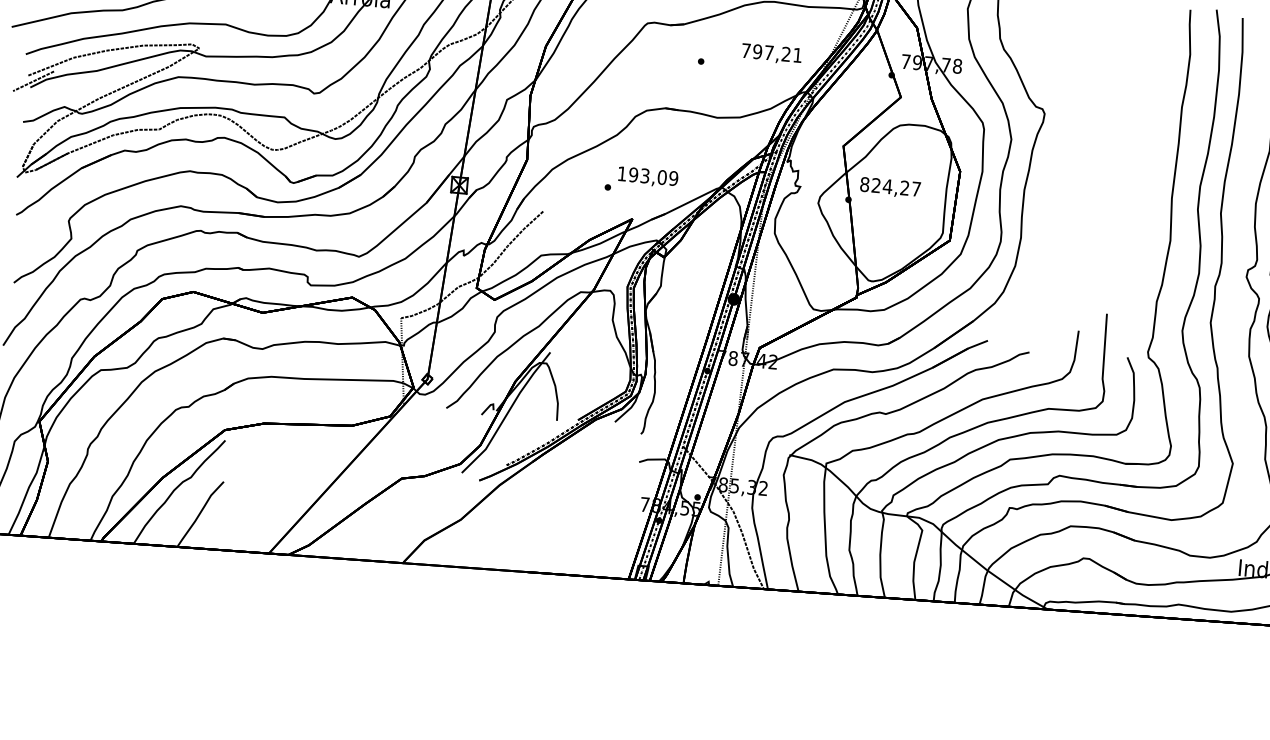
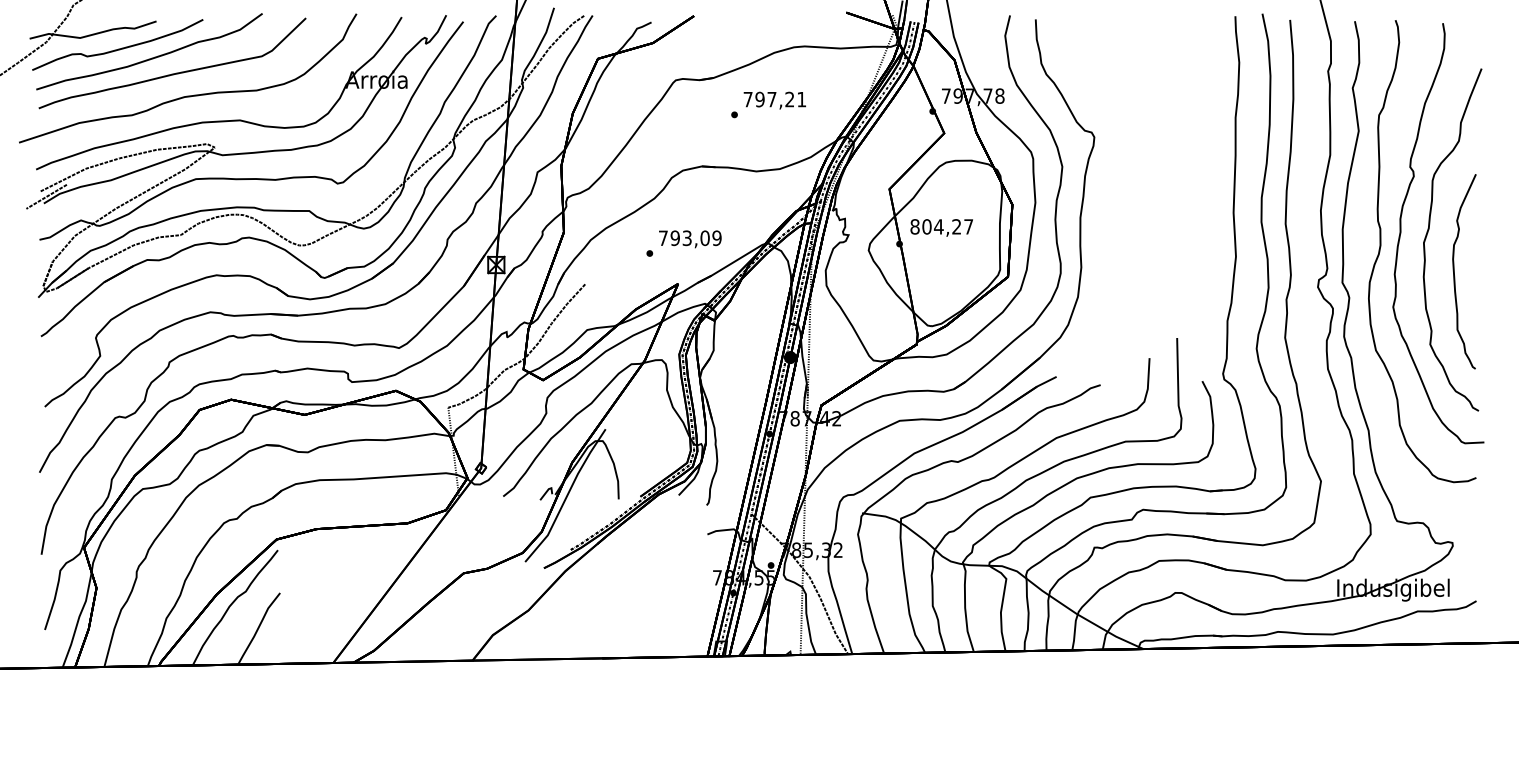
text: (771, 53) -> (774, 100), moved
text: (622, 173) -> (663, 237), 193,09 -> 793,09
text: (875, 185) -> (926, 226), 824,27 -> 804,27

